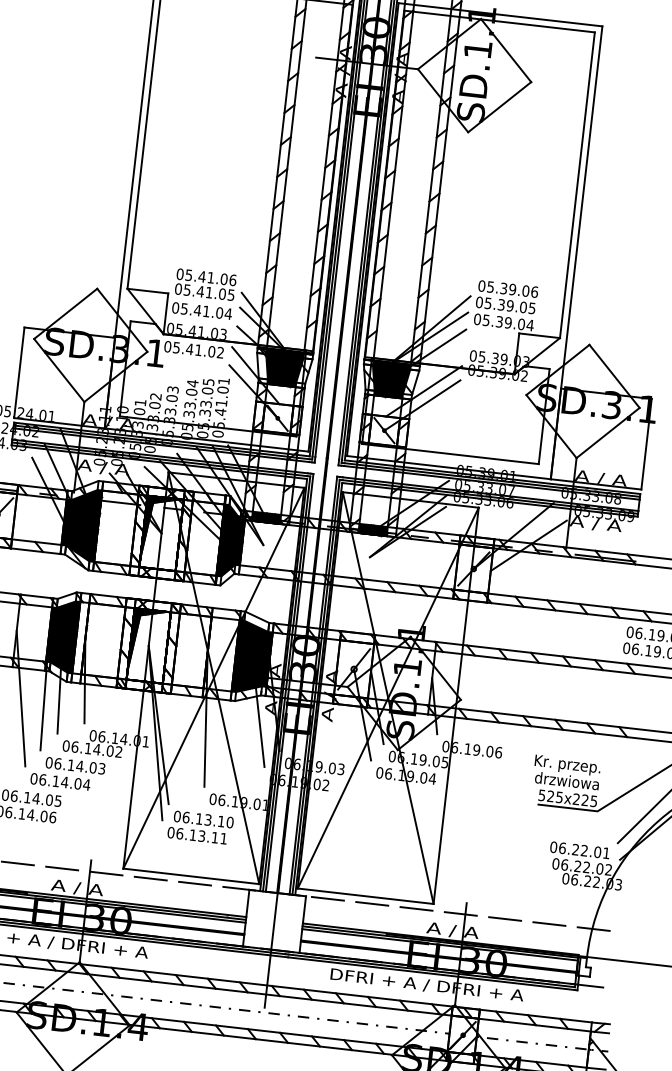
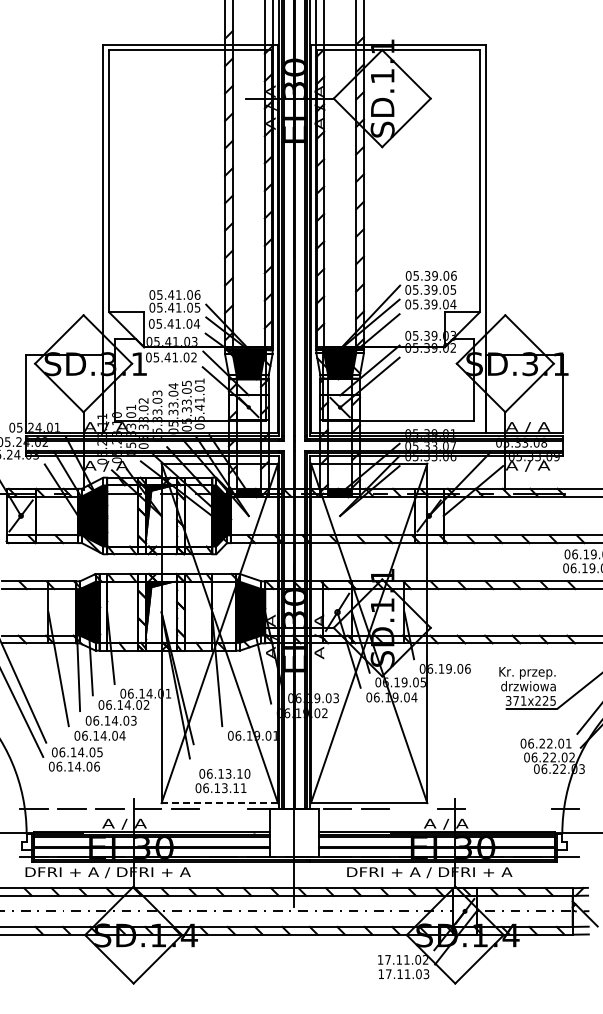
text: (551, 796) -> (516, 700), 525x225 -> 371x225
text: (200, 828) -> (222, 781), moved
line: (190, 876) -> (219, 803), solid -> dashed
line: (194, 883) -> (223, 808), removed
line: (416, 908) -> (413, 808), removed
line: (505, 918) -> (489, 808), removed
line: (548, 923) -> (526, 808), removed

